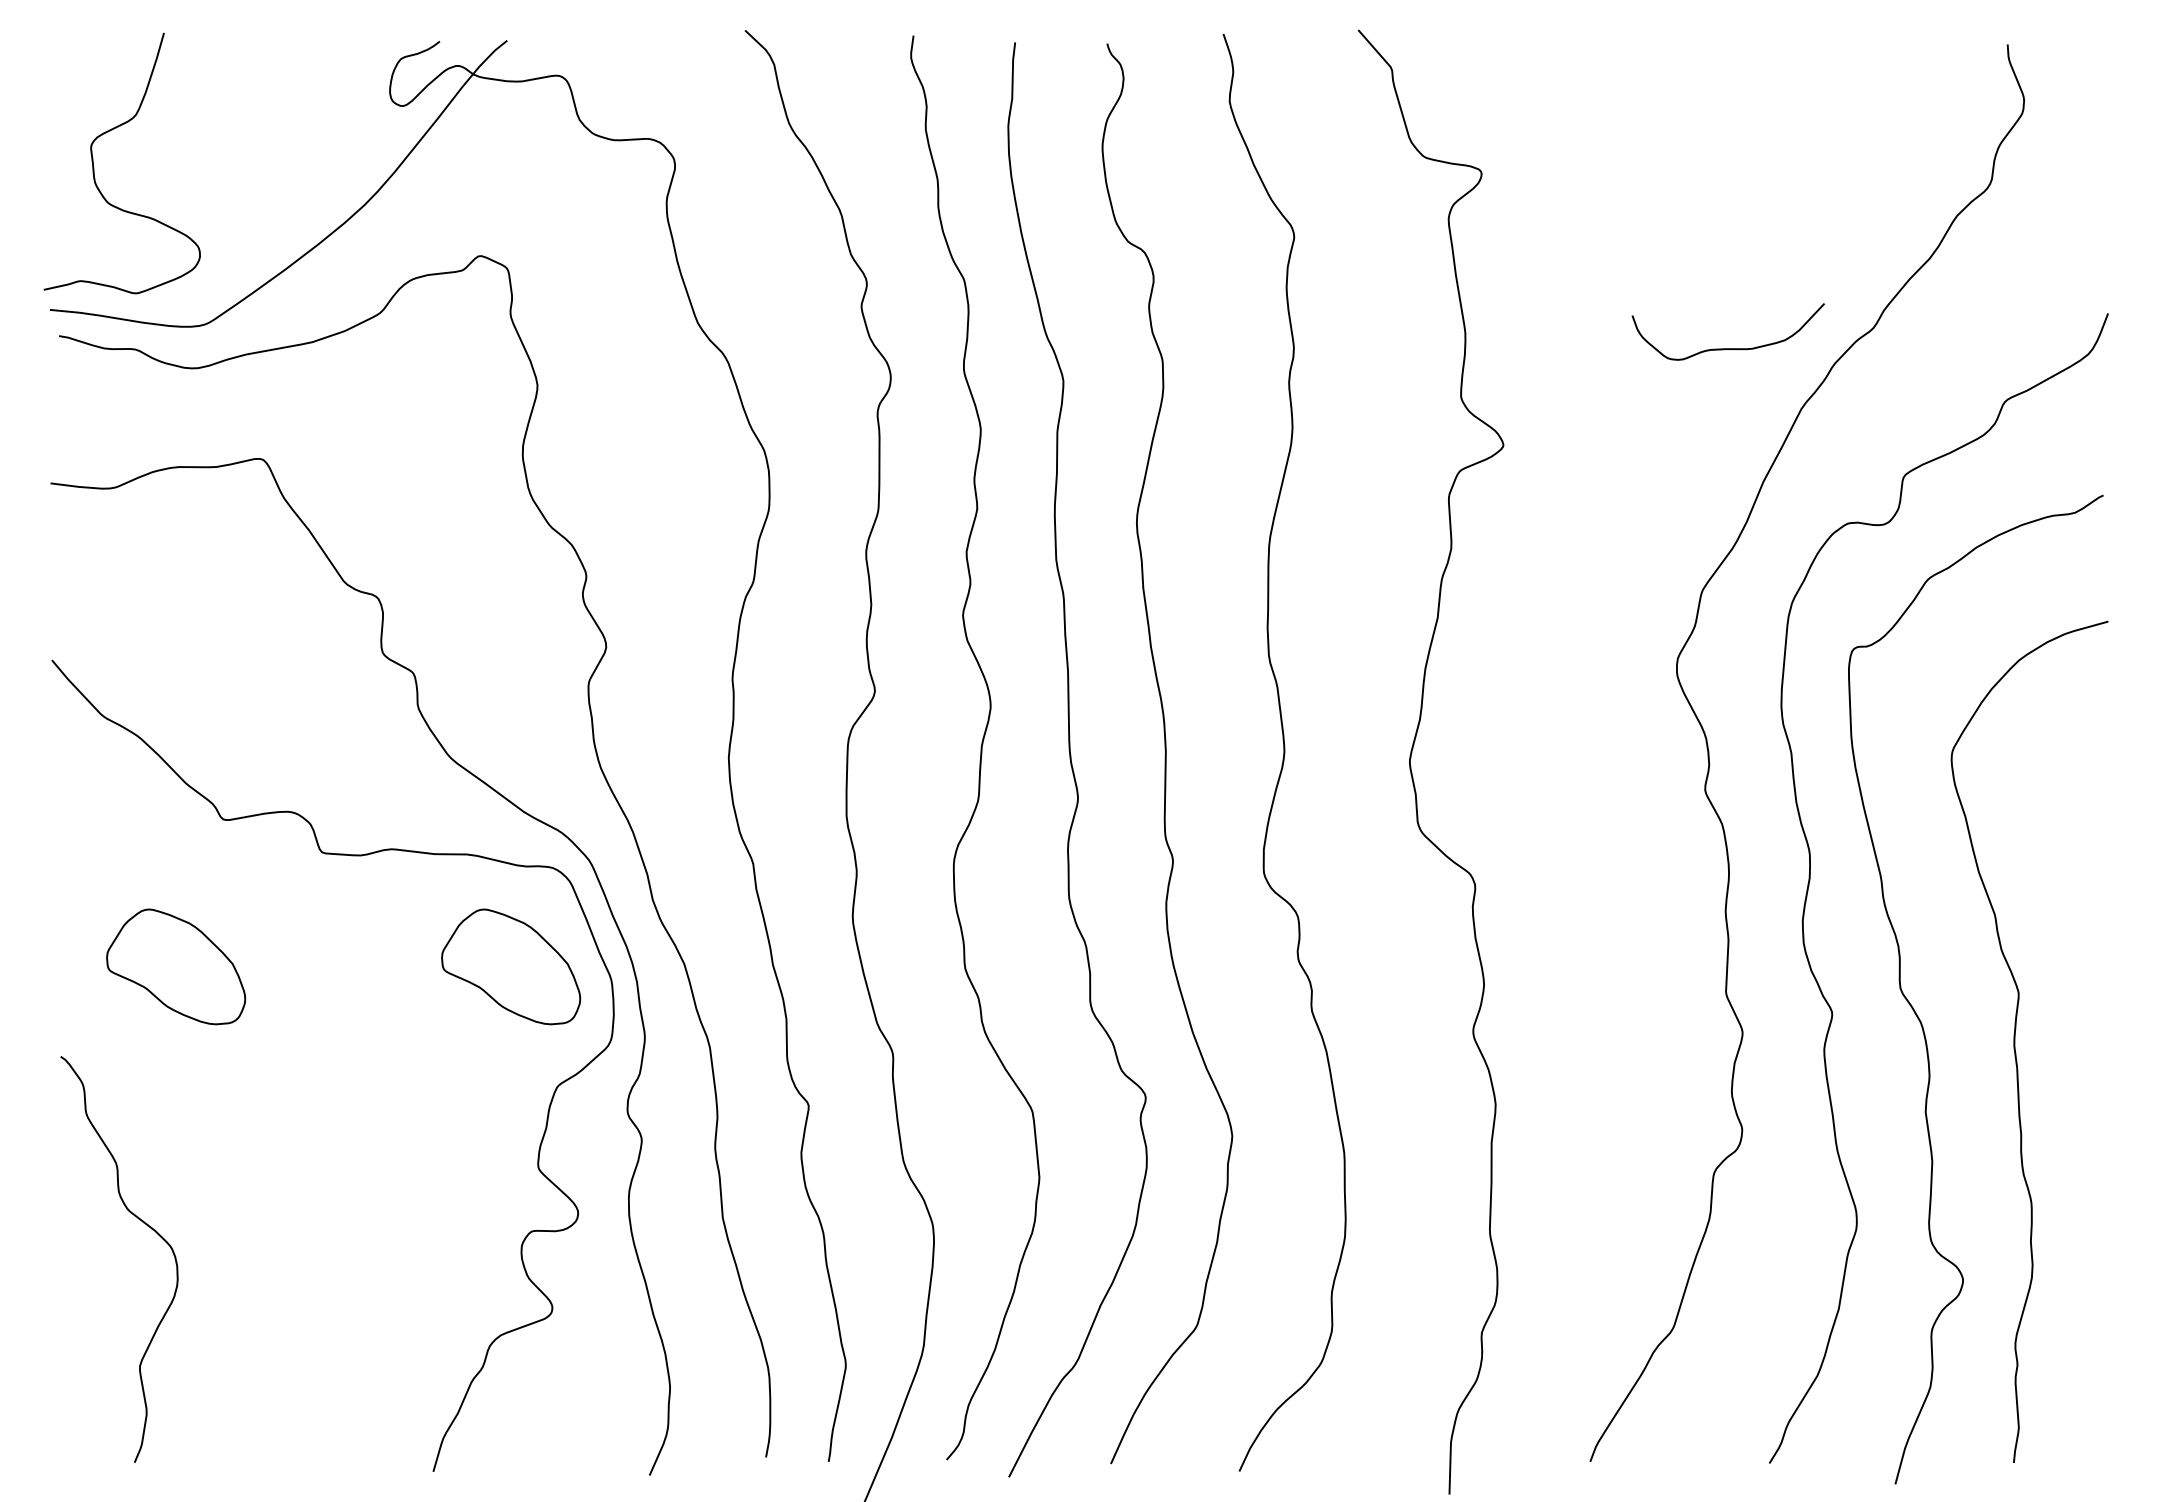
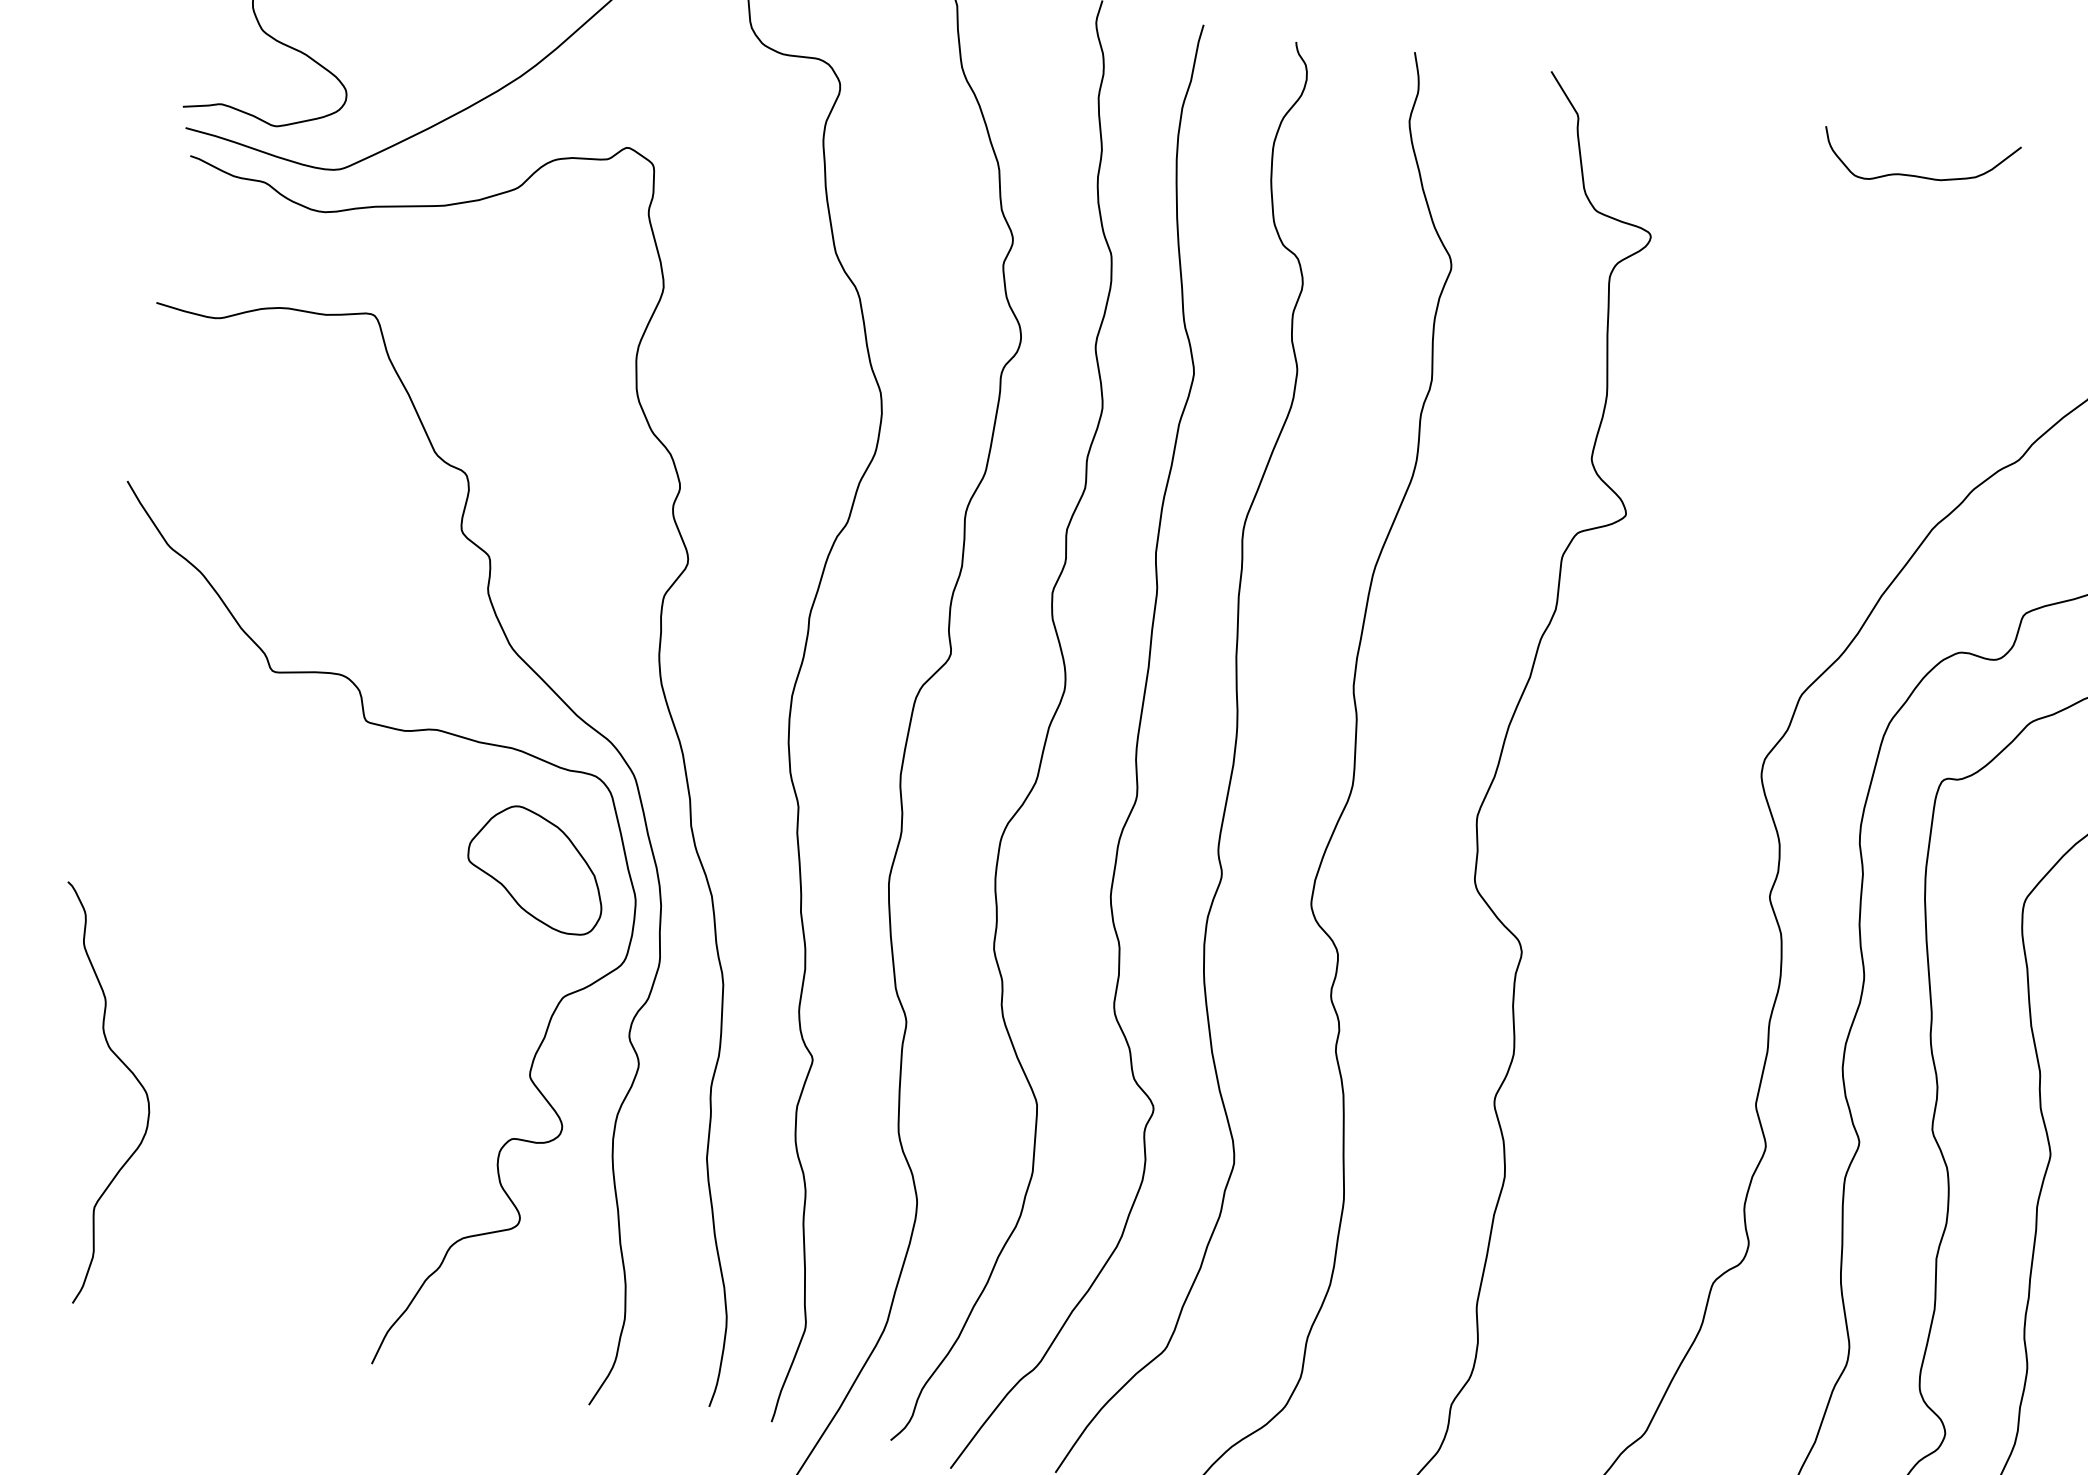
curve: (1727, 348) -> (1916, 175), moved
part: (176, 966) -> (200, 810), removed

